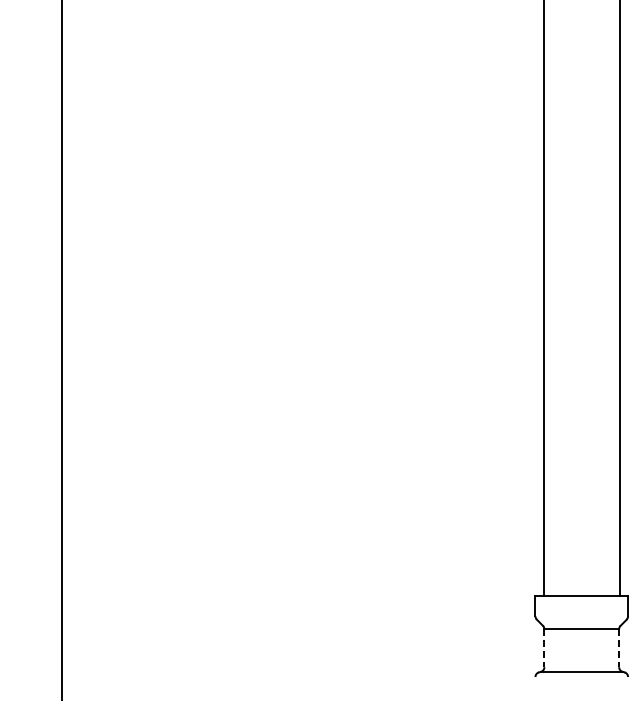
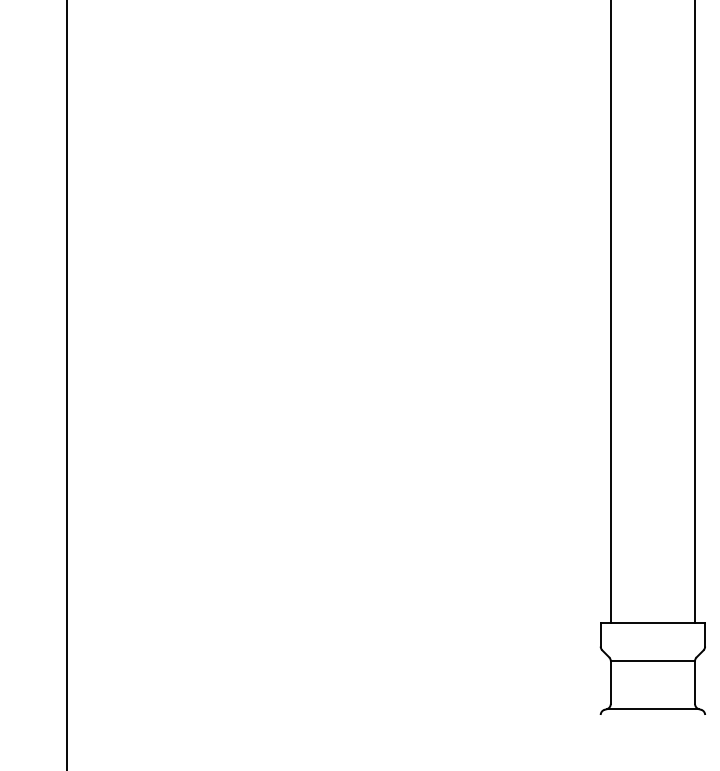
line: (544, 648) -> (610, 682), dashed -> solid
line: (619, 648) -> (695, 682), dashed -> solid

